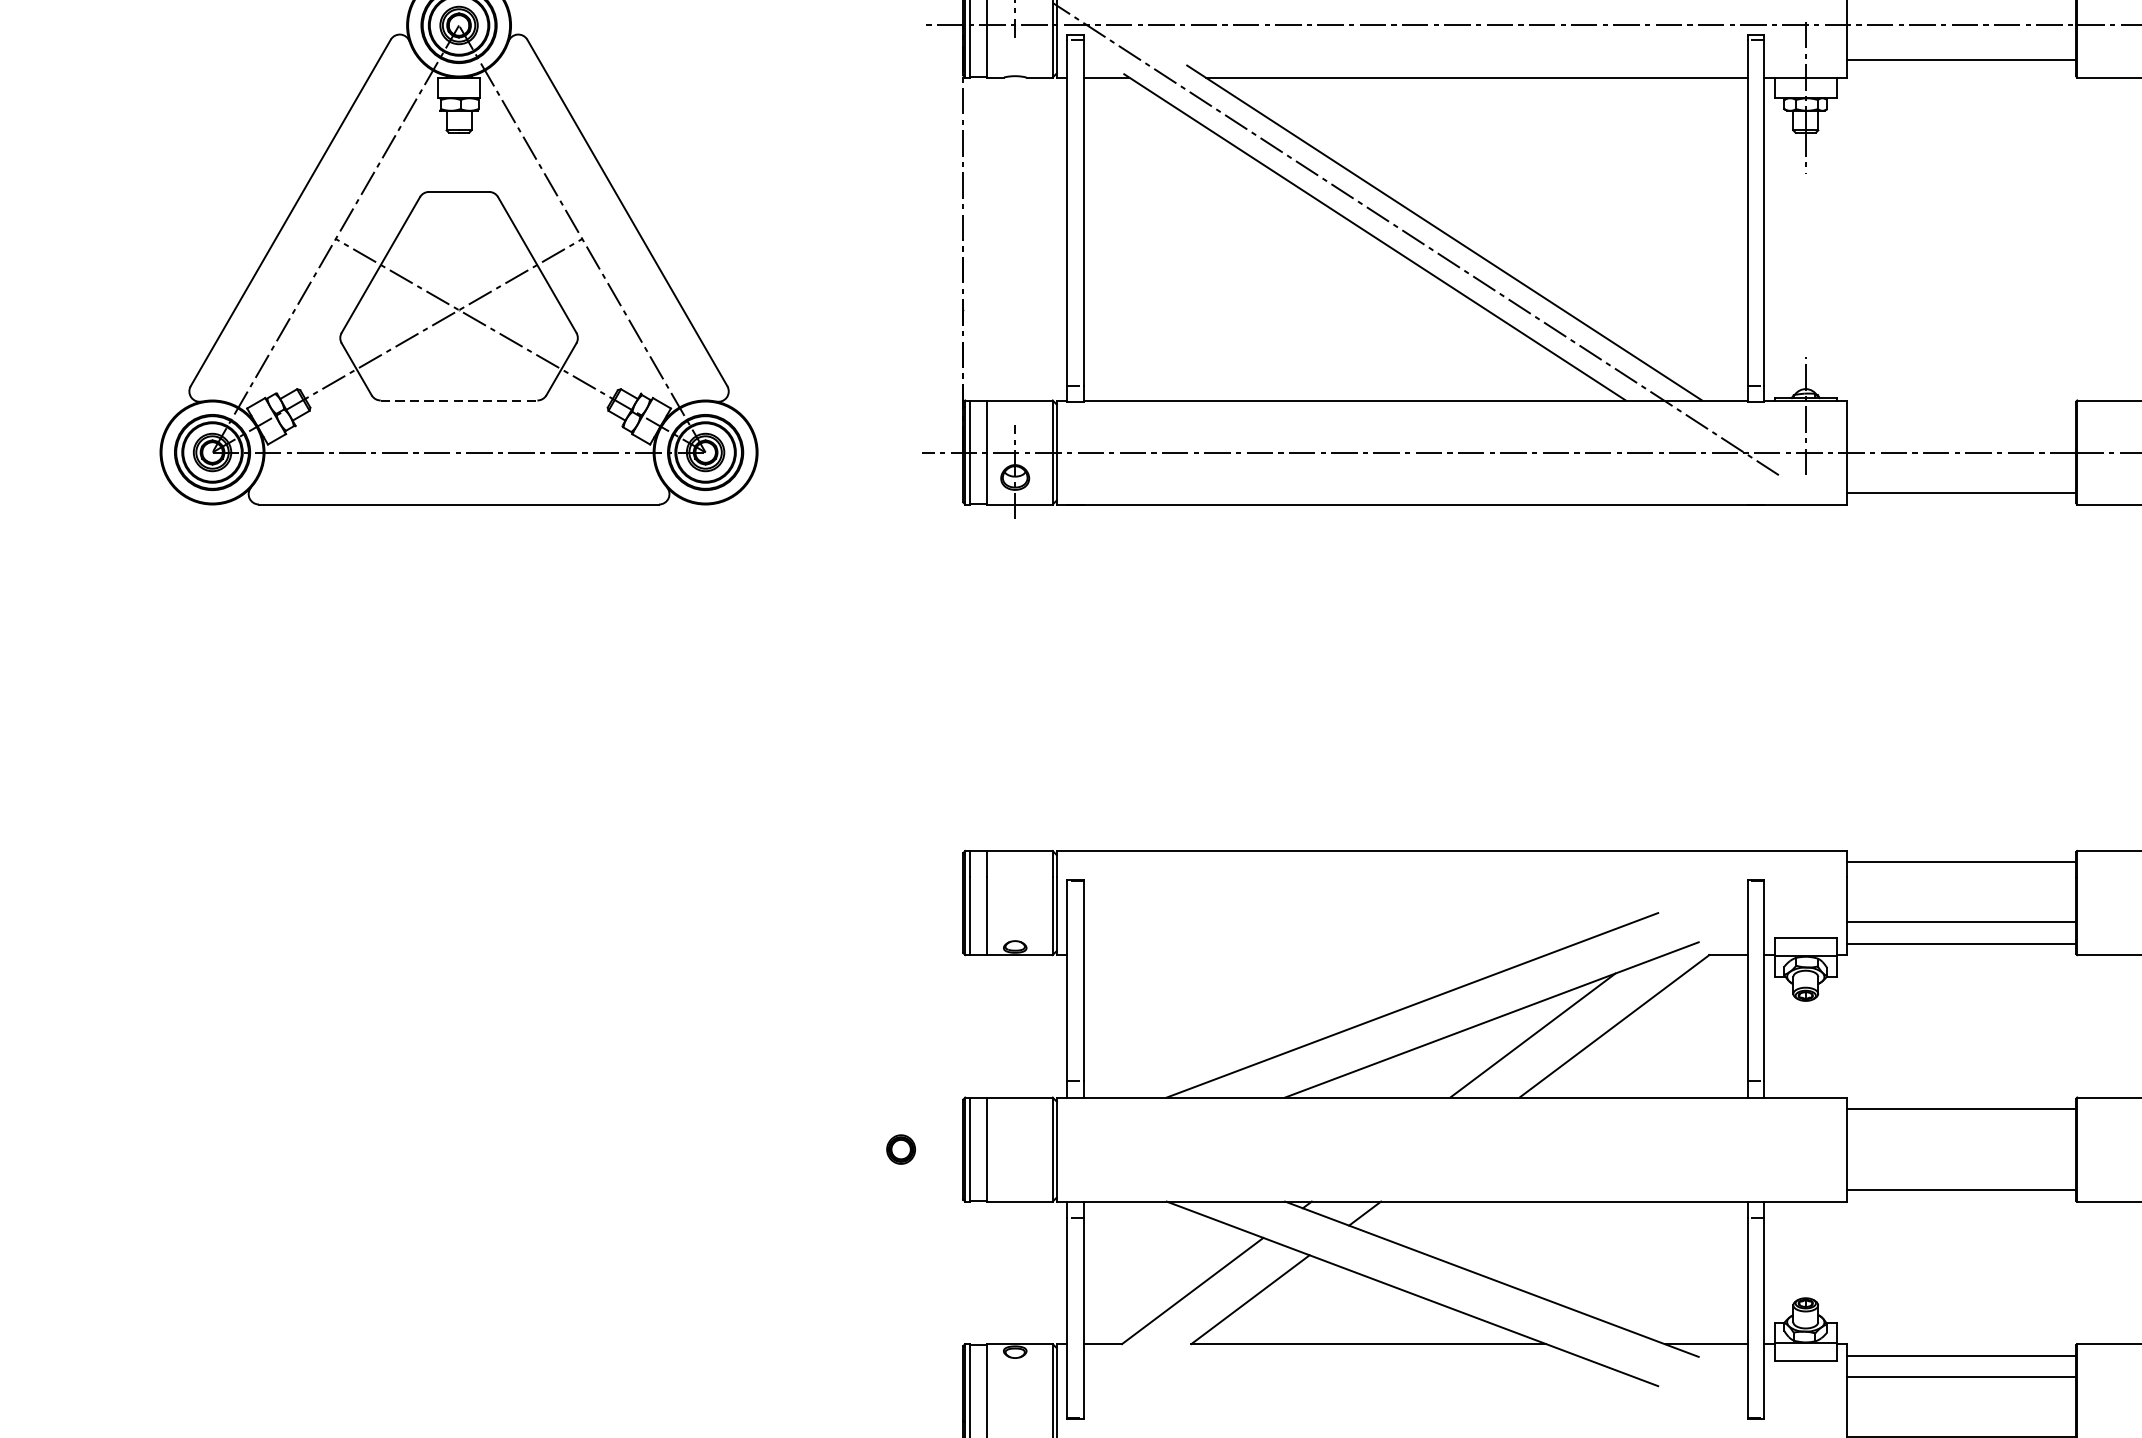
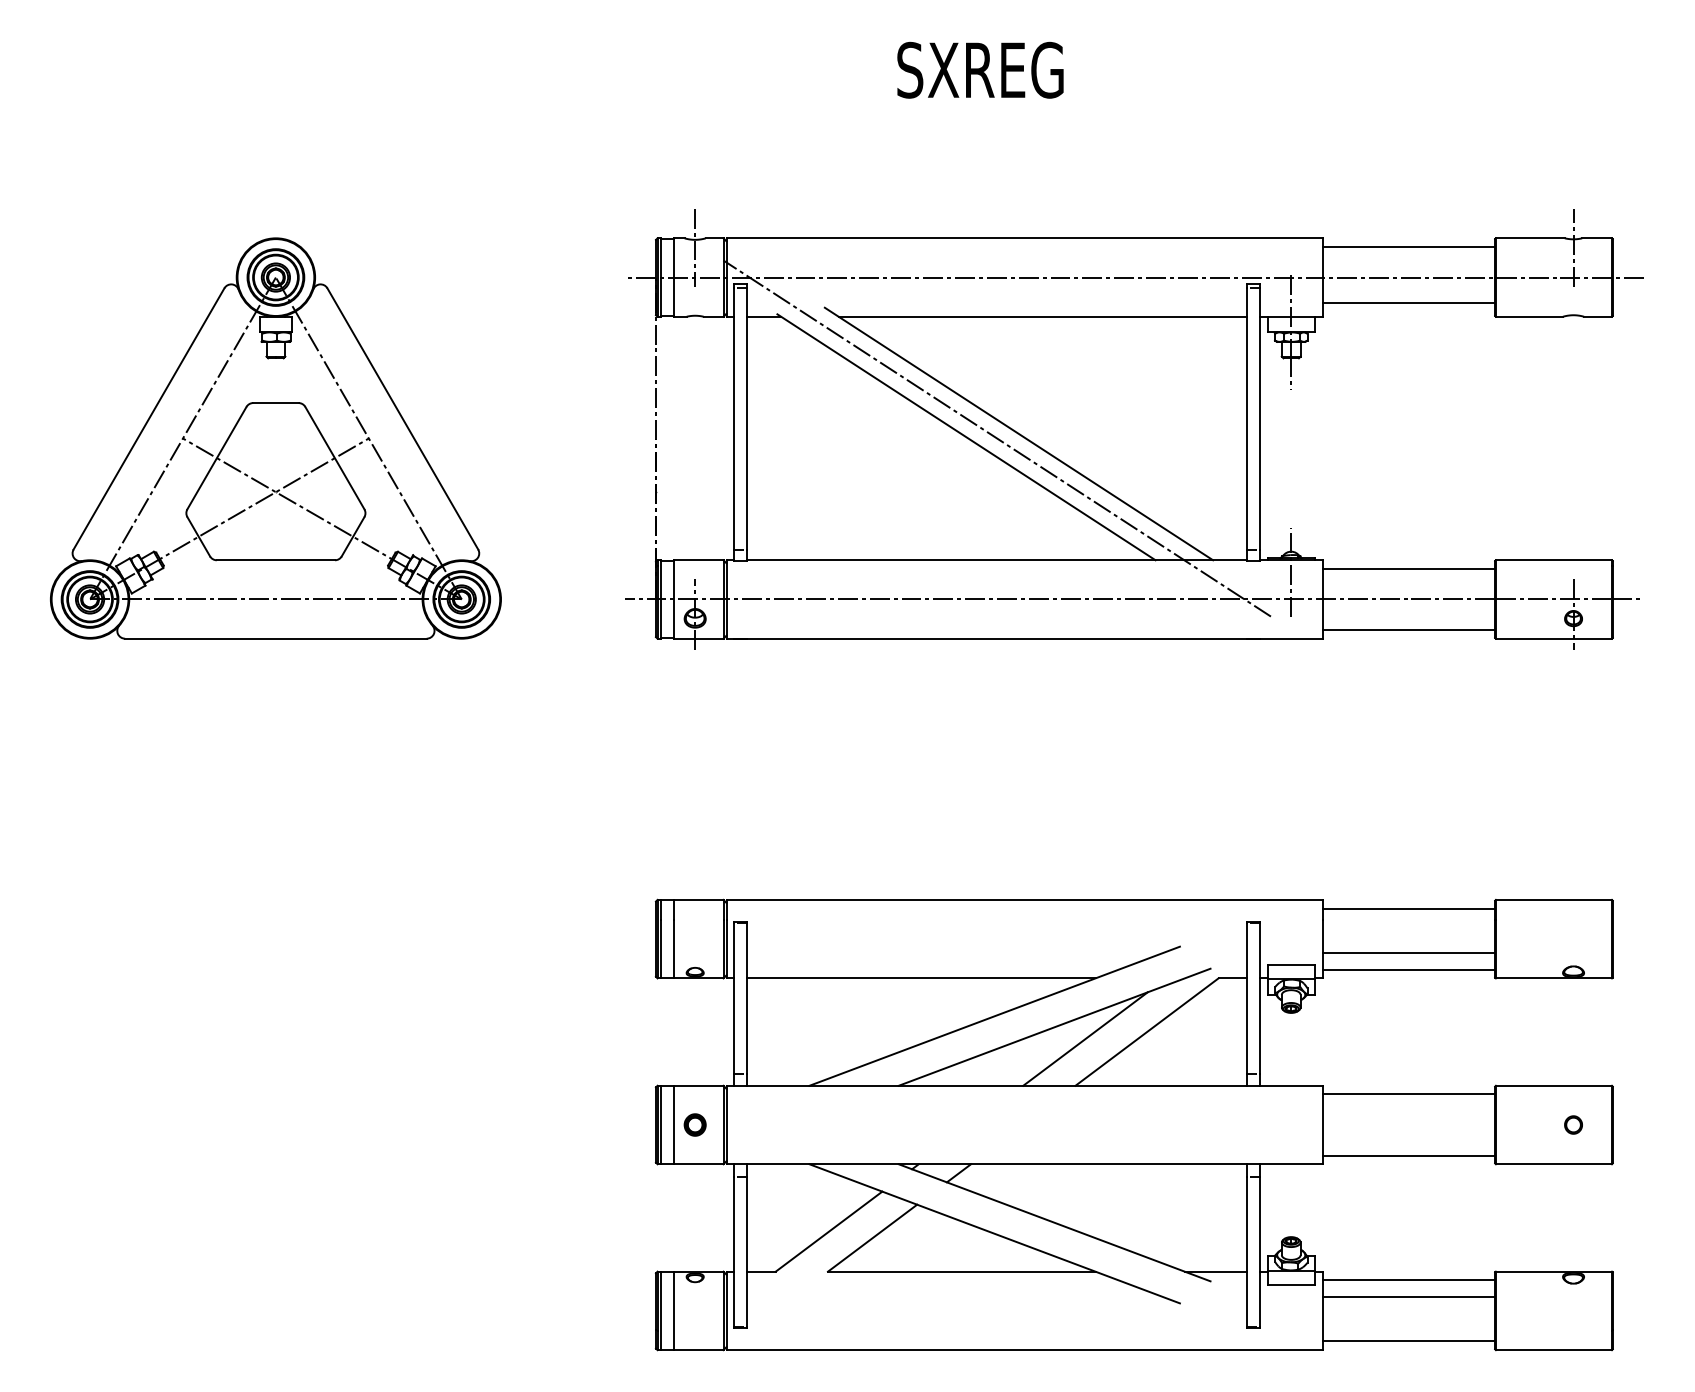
line: (459, 400) -> (276, 560), dashed -> solid
line: (1961, 411) -> (1408, 568), added
line: (1314, 955) -> (920, 978), added
part: (900, 1148) -> (694, 1124), moved

